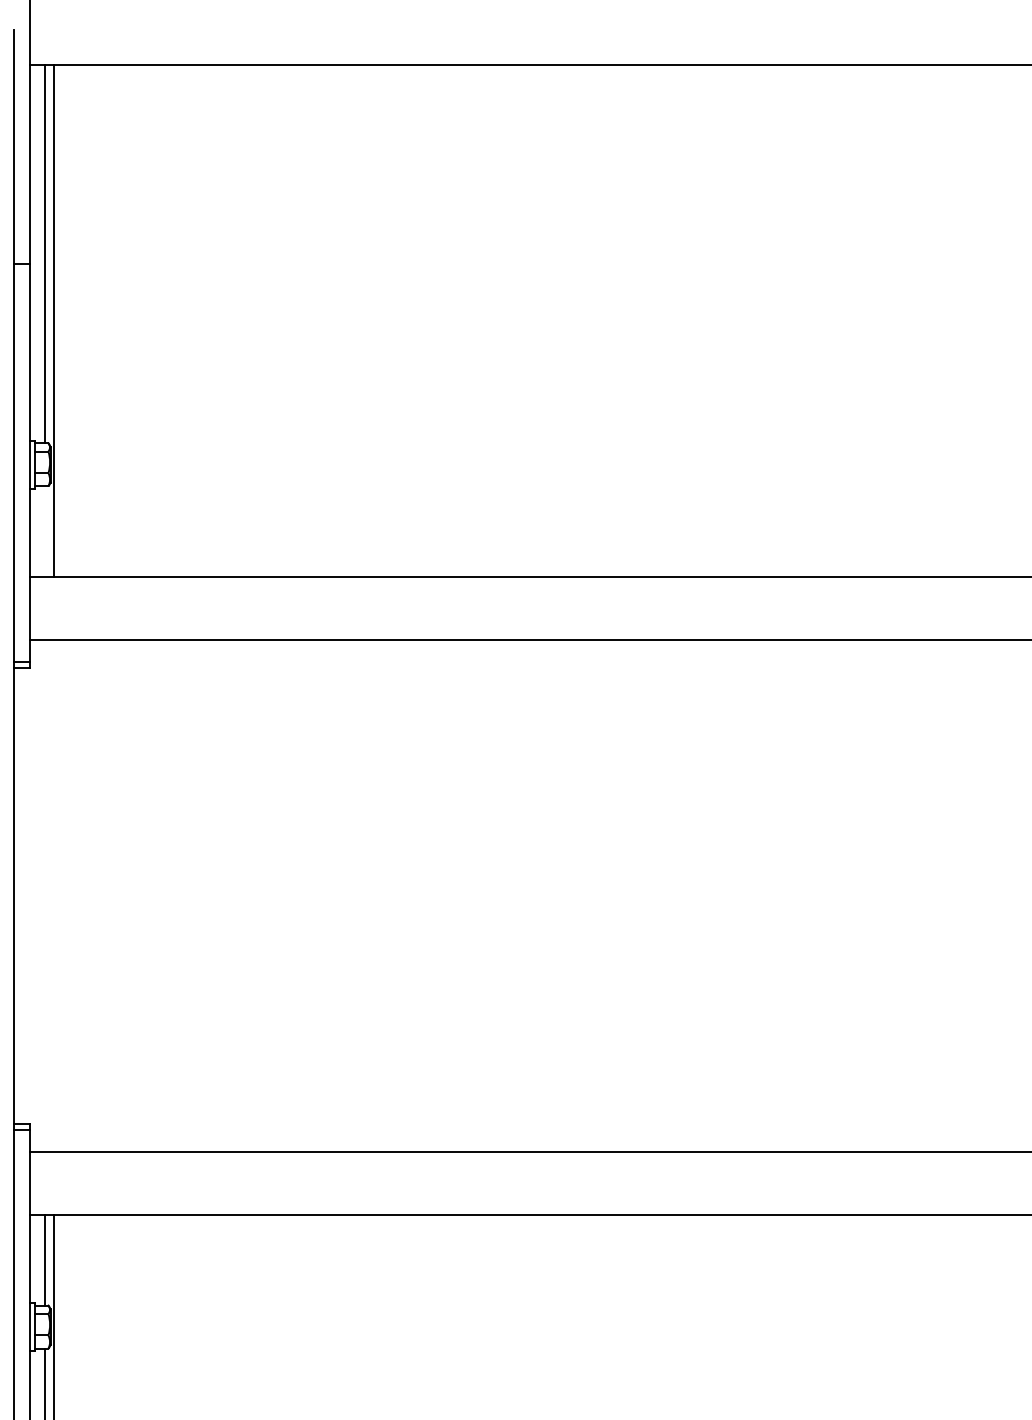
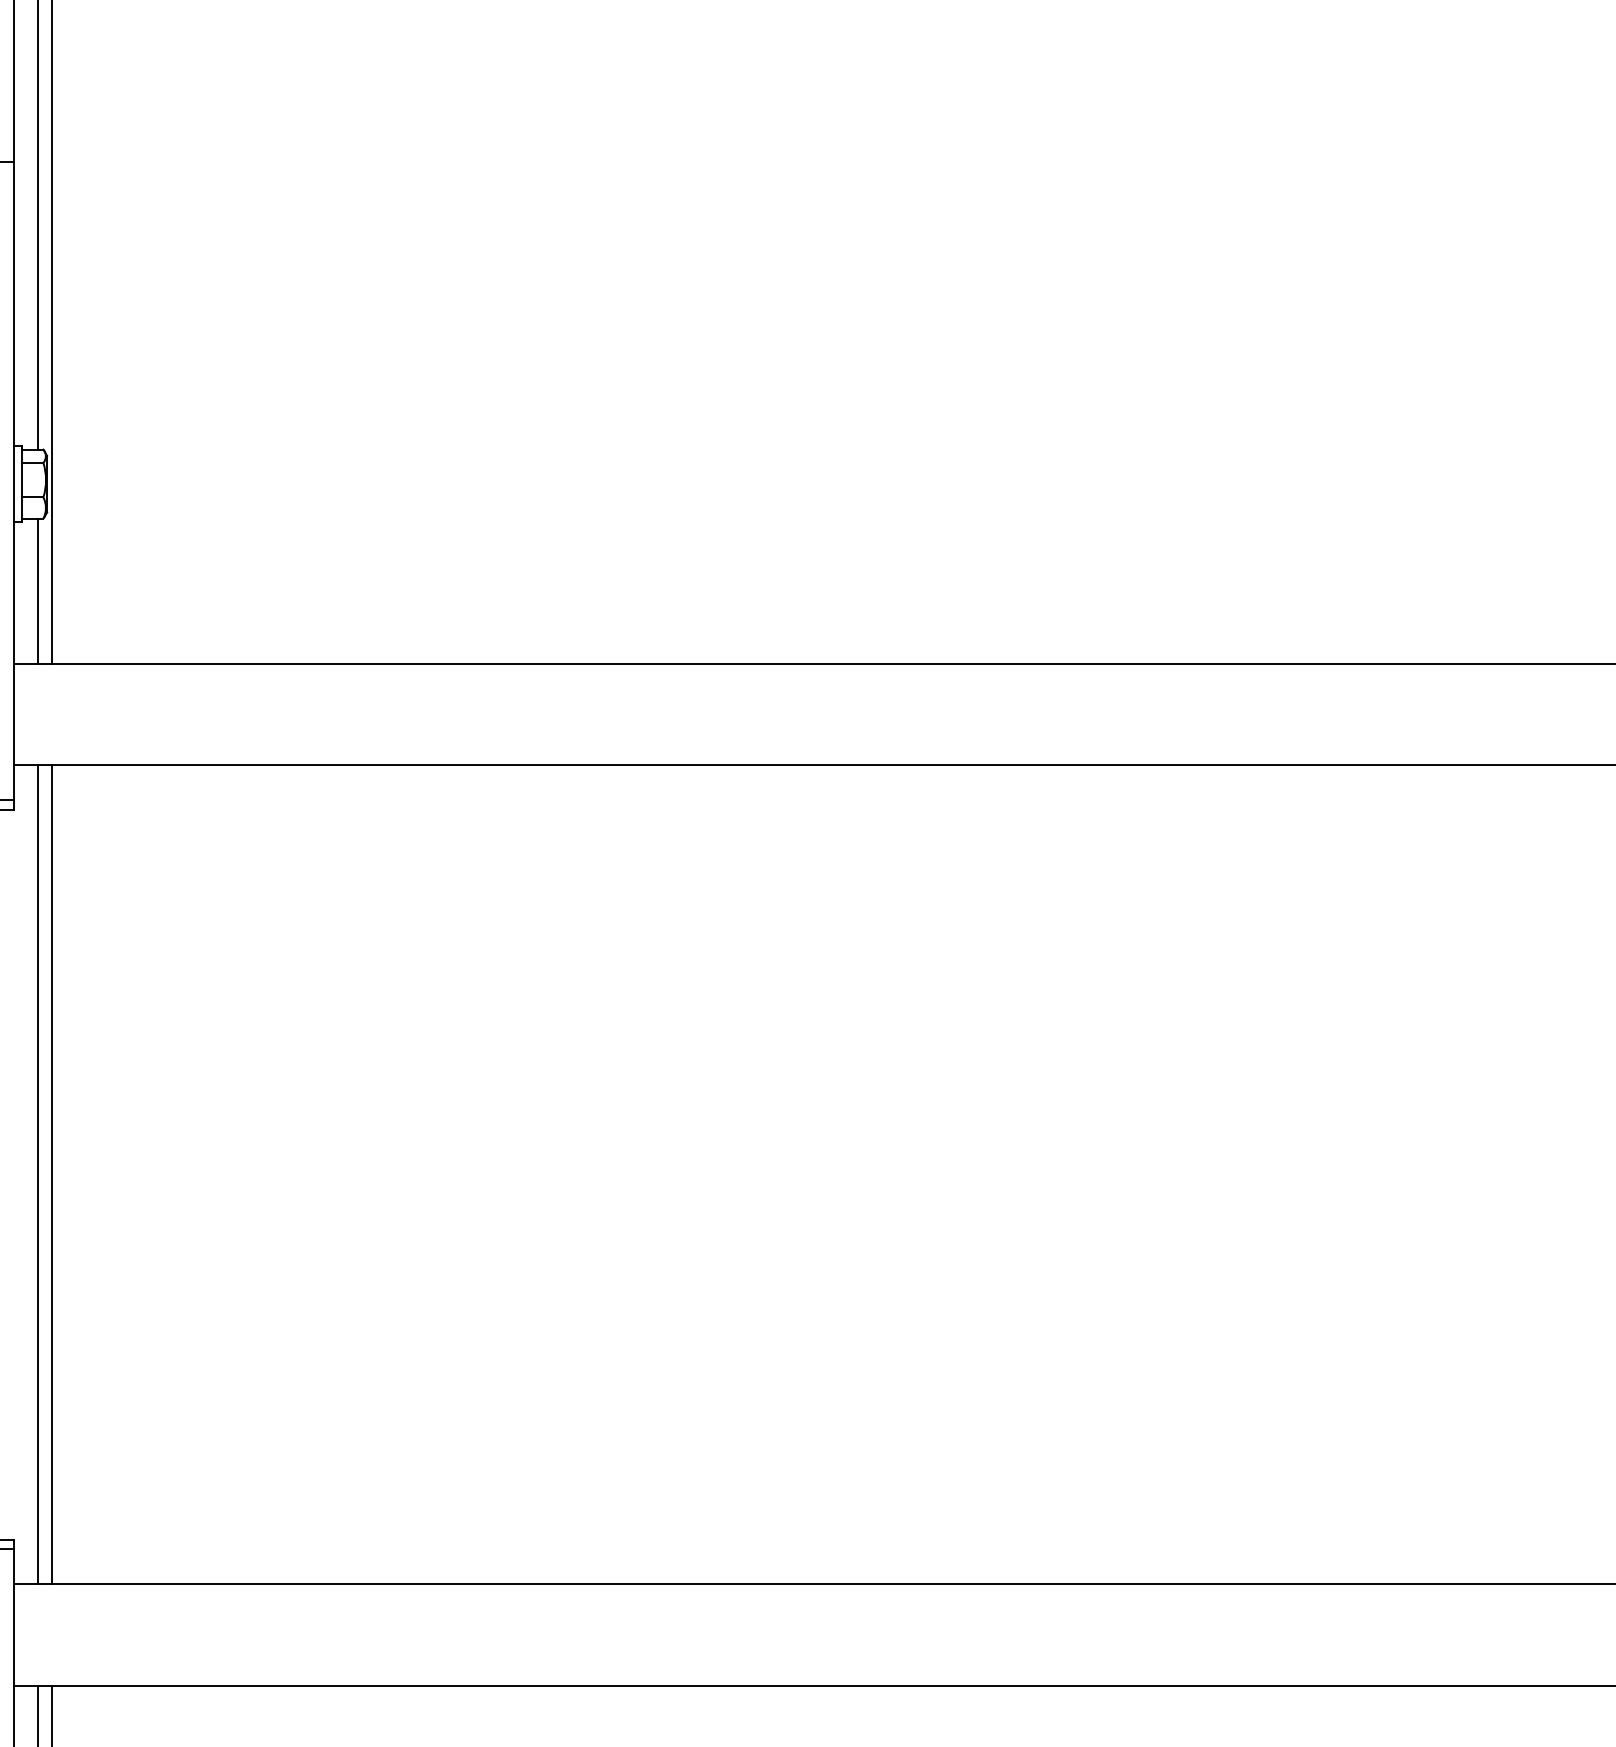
line: (44, 531) -> (37, 590), added
line: (44, 895) -> (37, 1173), added
line: (53, 895) -> (51, 1173), added

